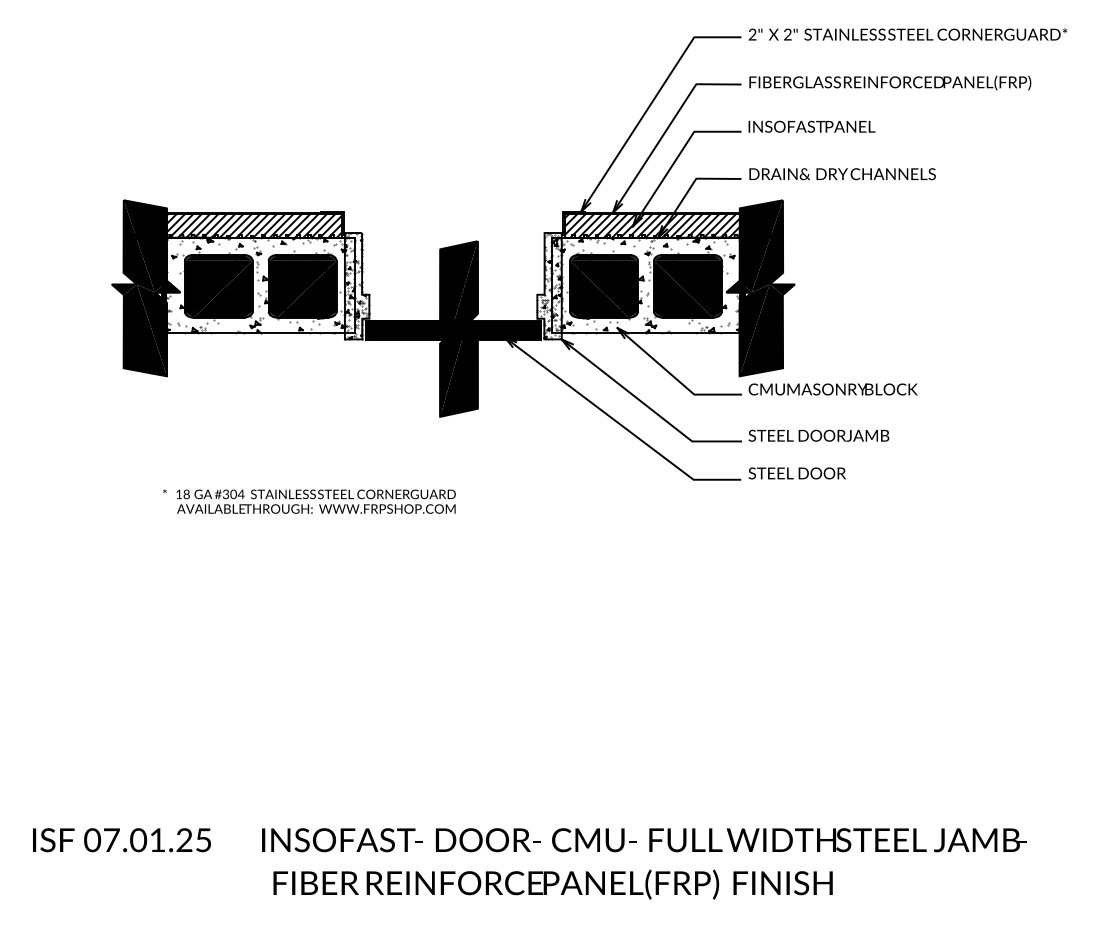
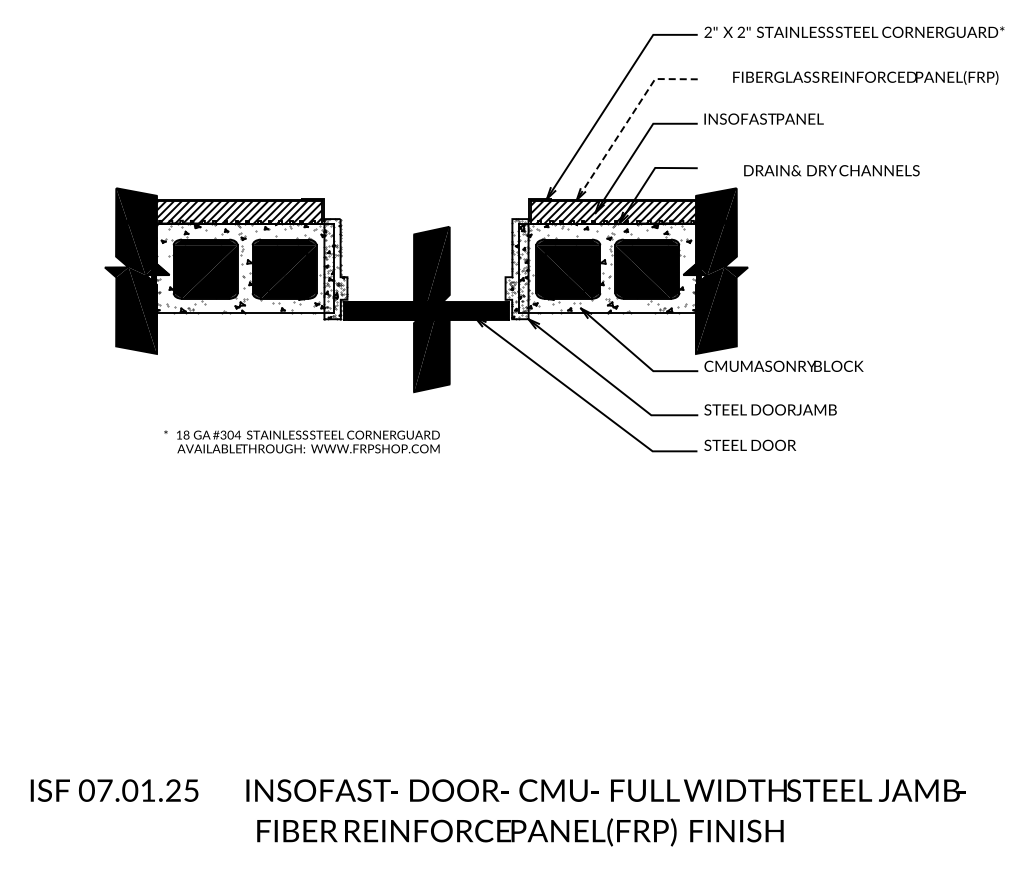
text: (889, 82) -> (865, 77), moved
line: (666, 129) -> (627, 121), solid -> dashed
text: (842, 173) -> (831, 170), moved
text: (308, 501) -> (301, 441), moved

